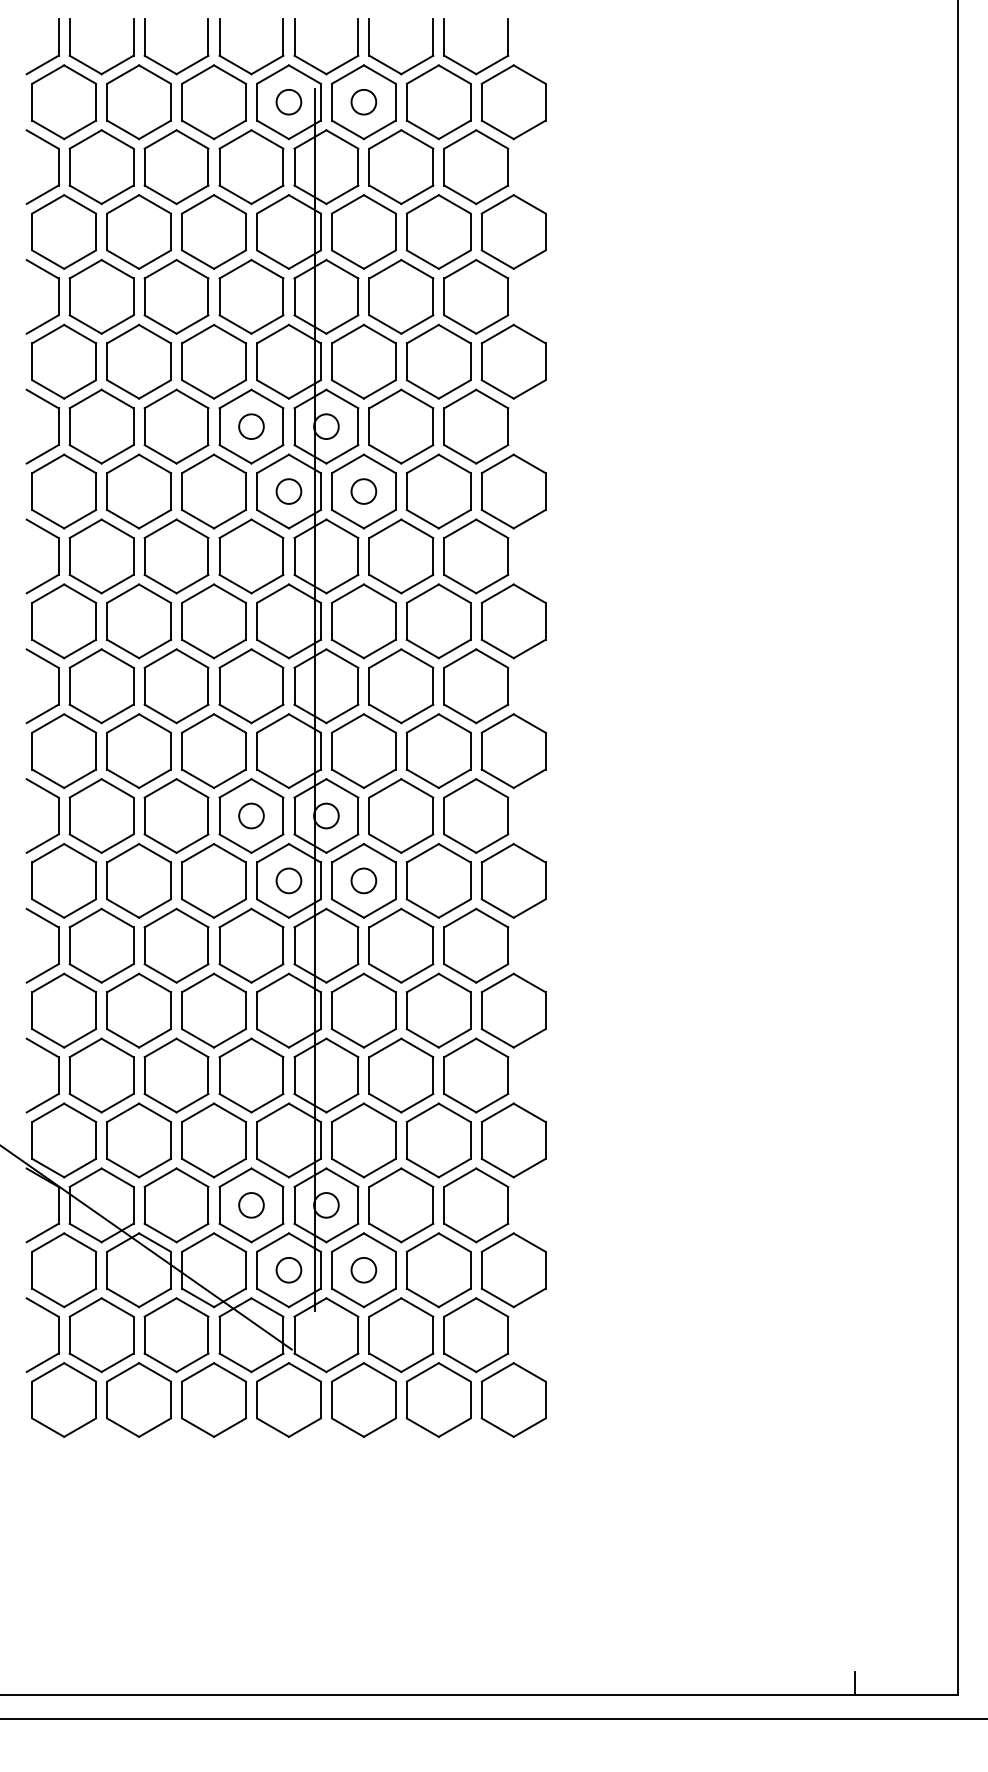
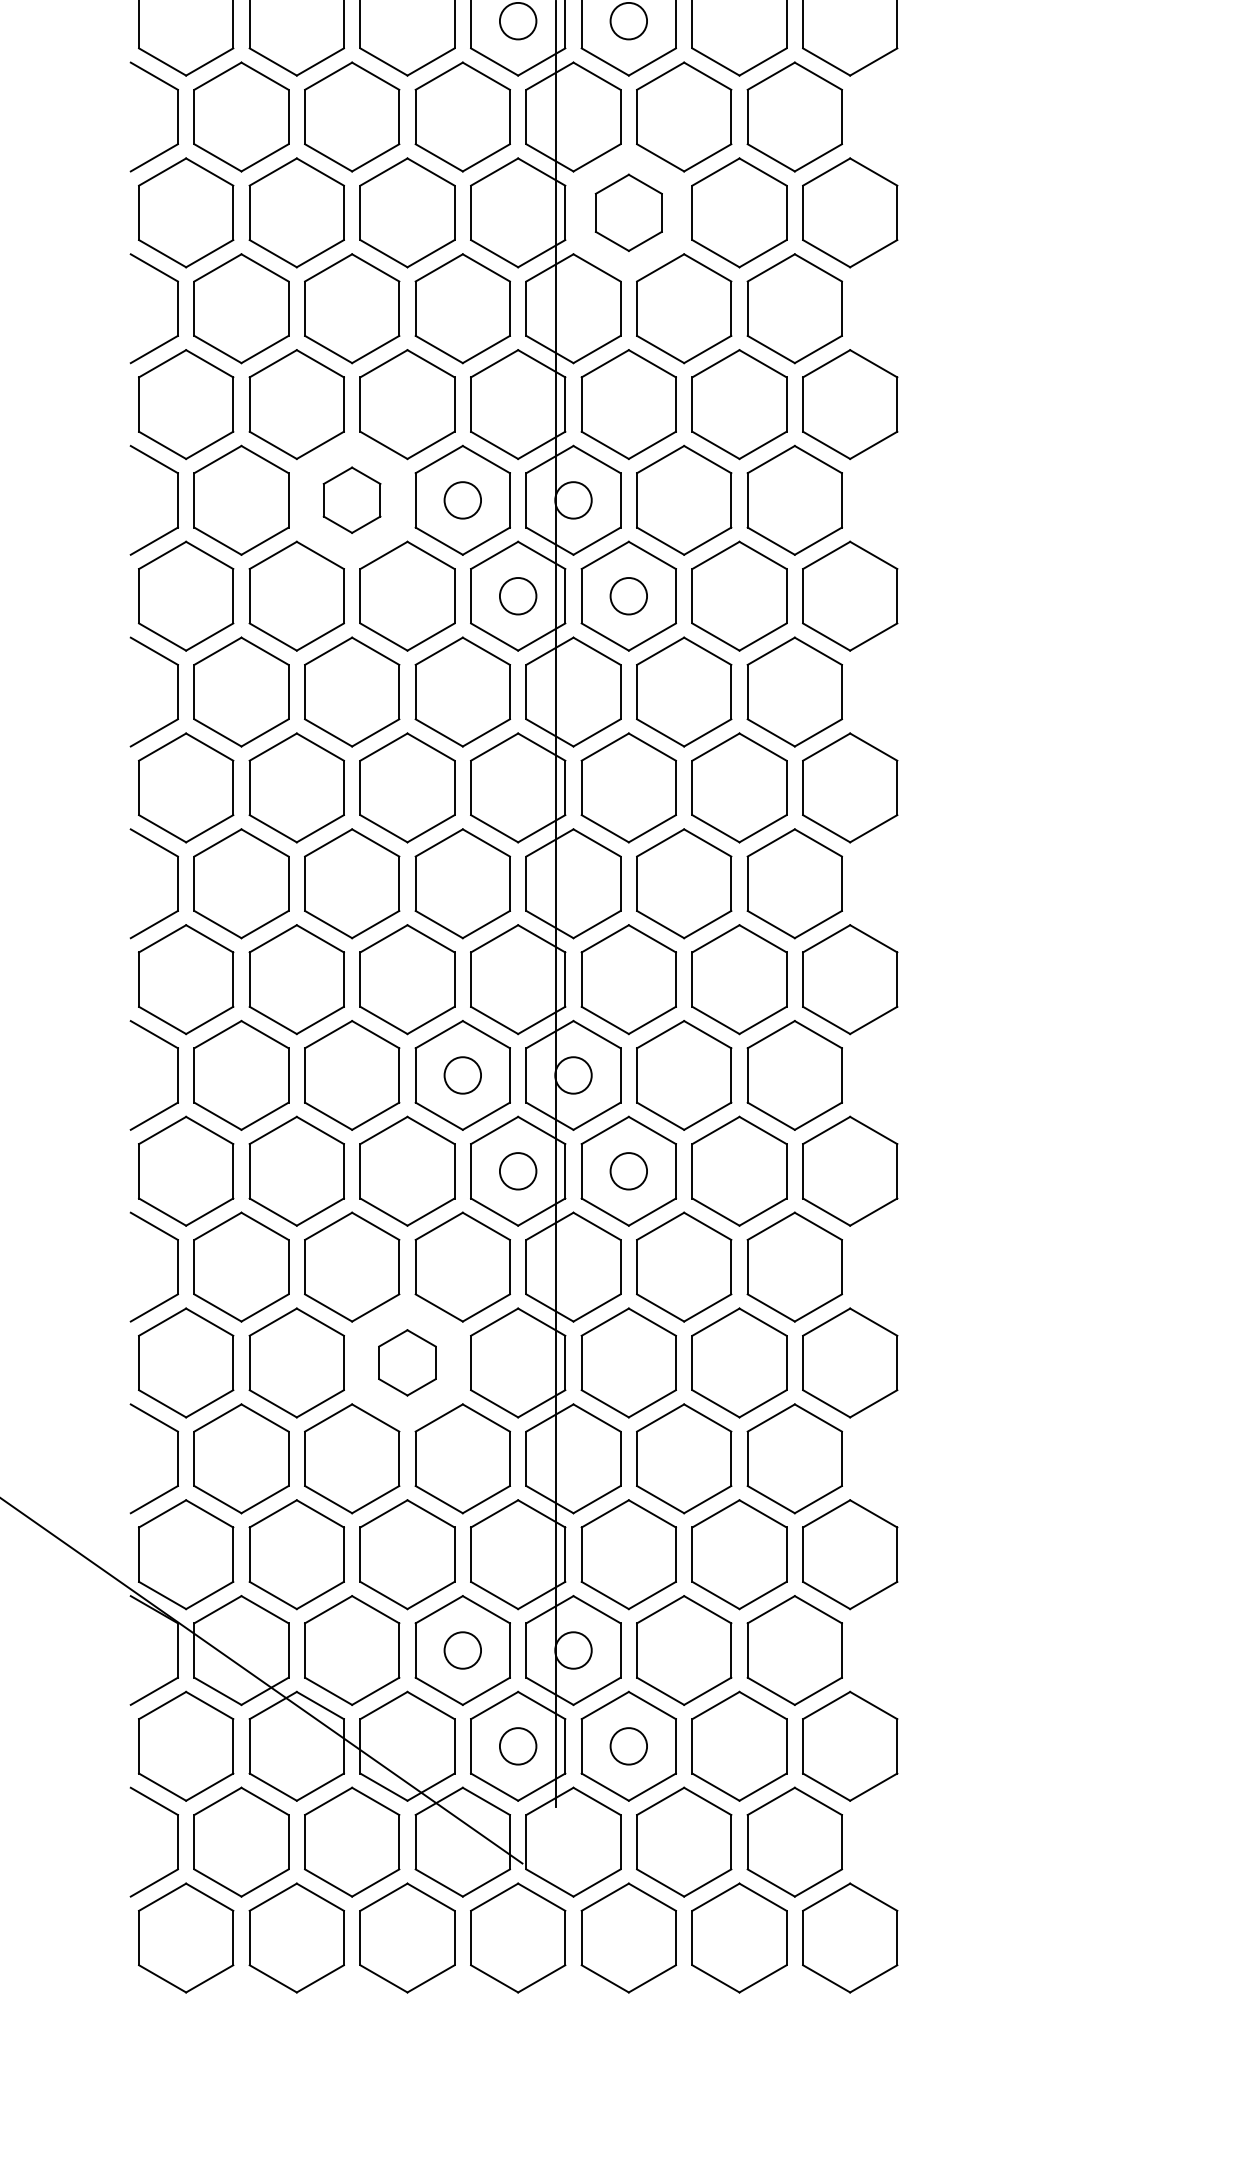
part: (363, 231) -> (628, 212), size x0.7
part: (176, 426) -> (352, 500), size x0.6
part: (213, 1010) -> (406, 1362), size x0.6

